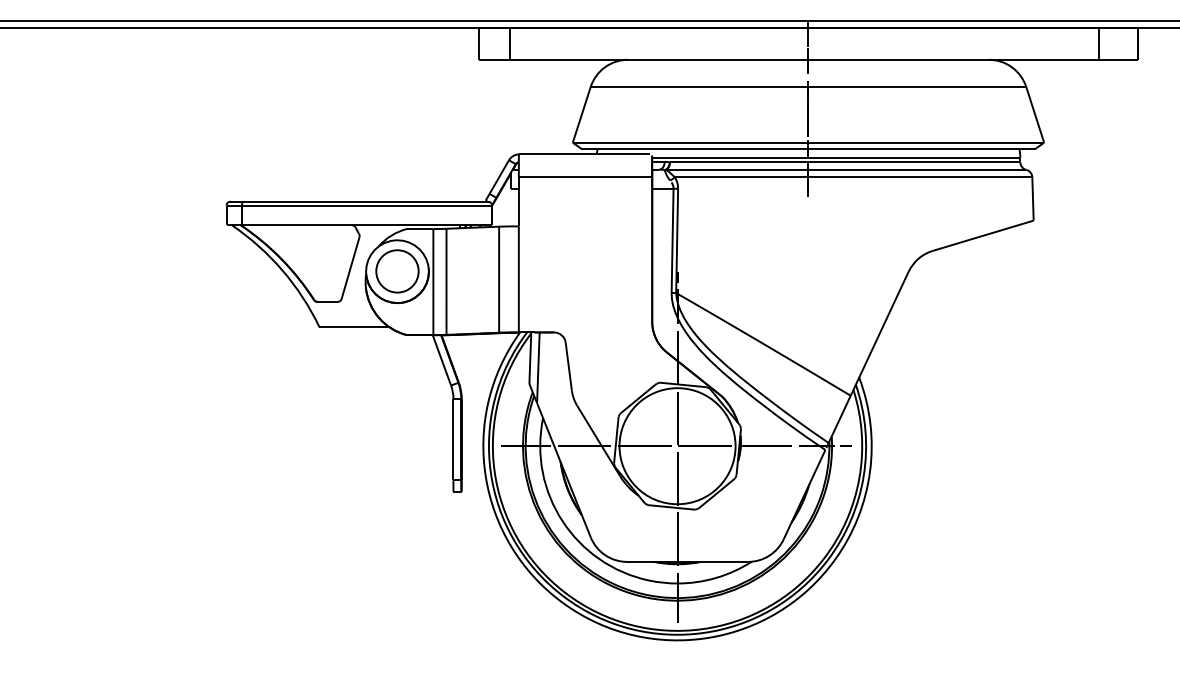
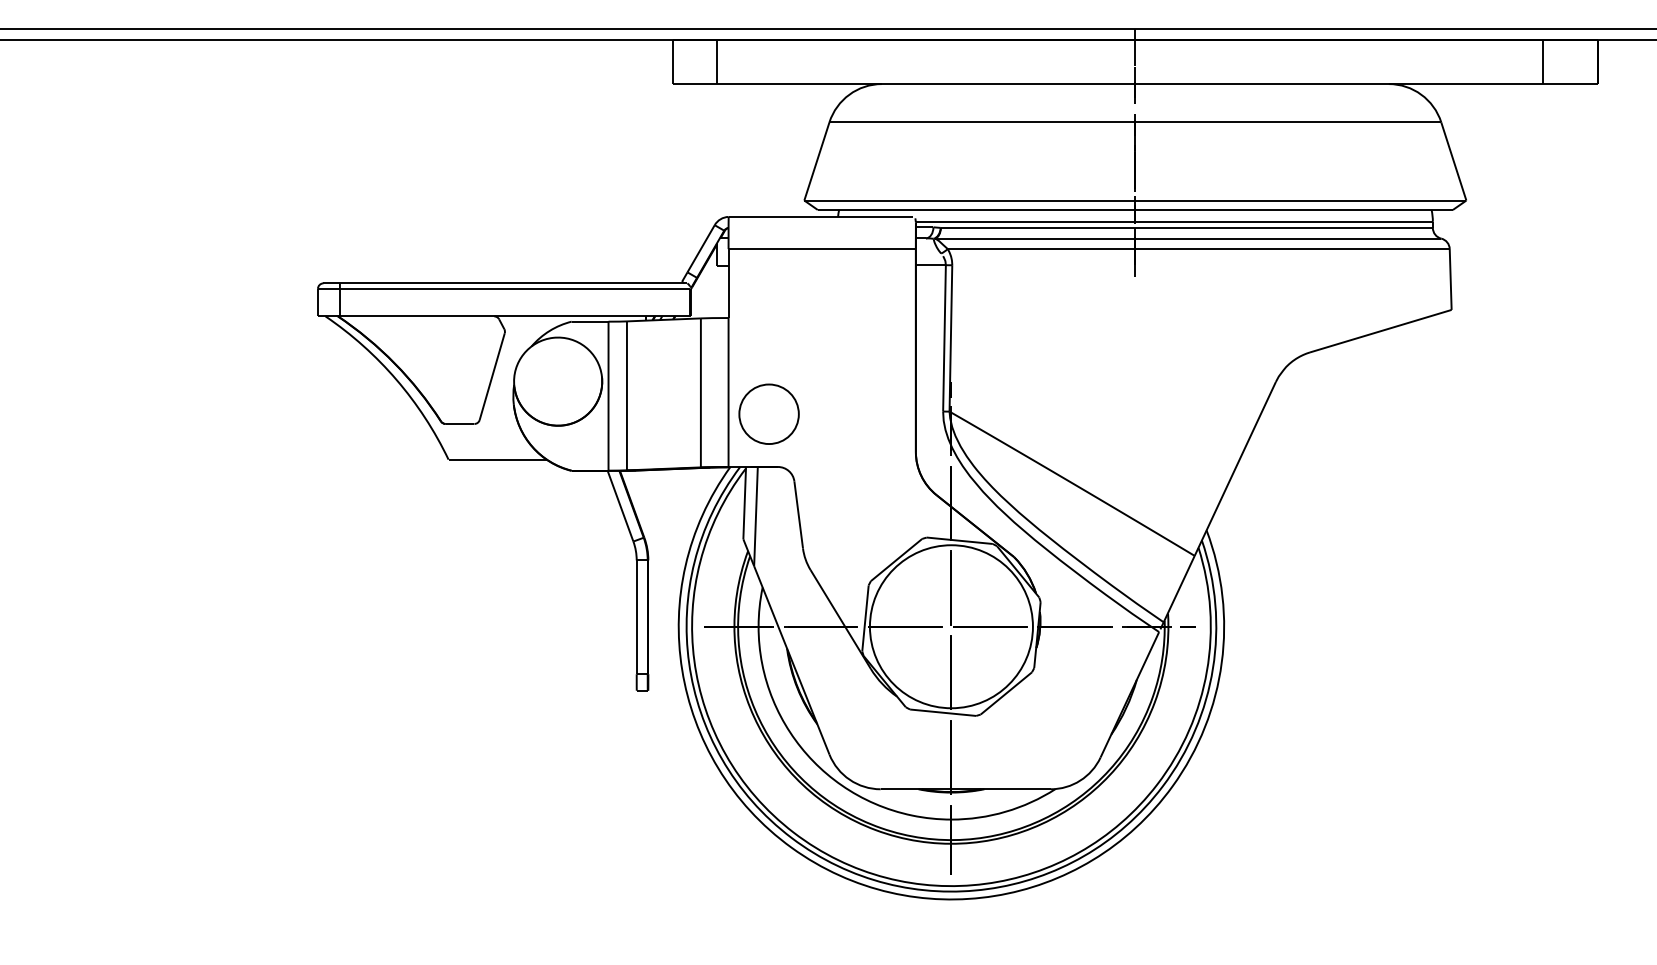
part: (397, 270) -> (768, 413), moved

